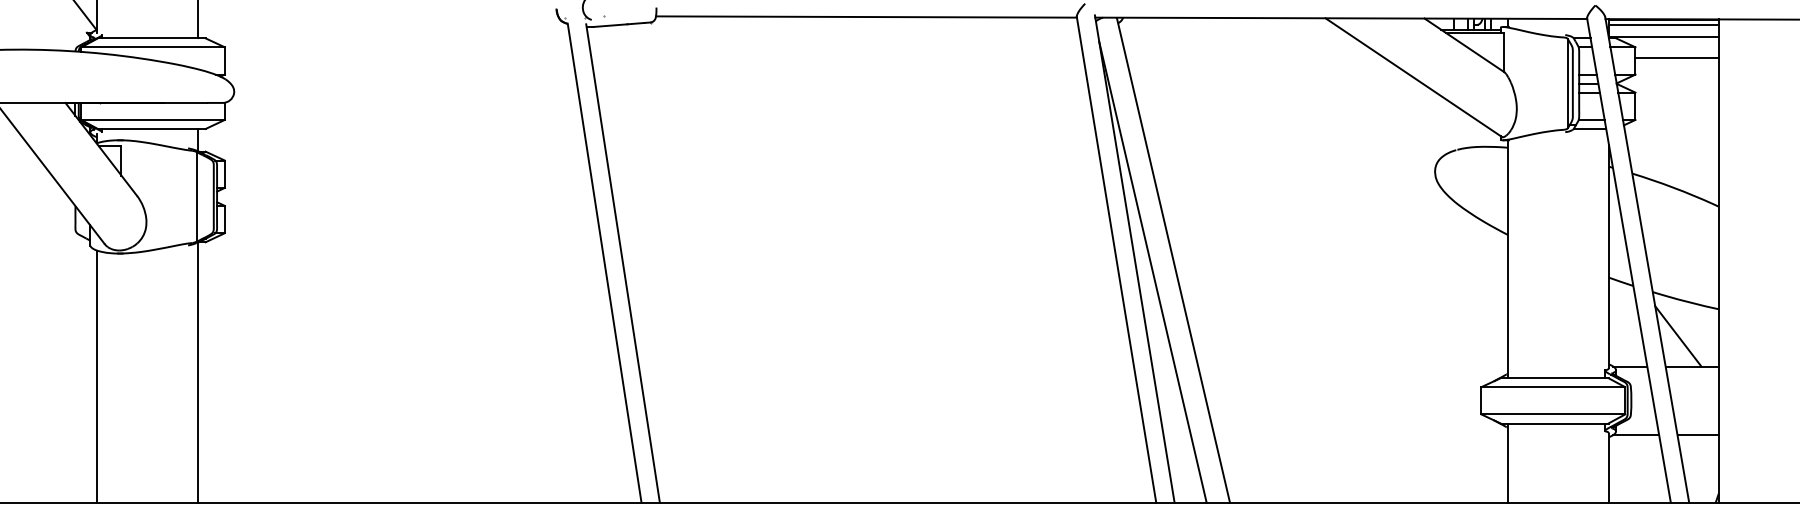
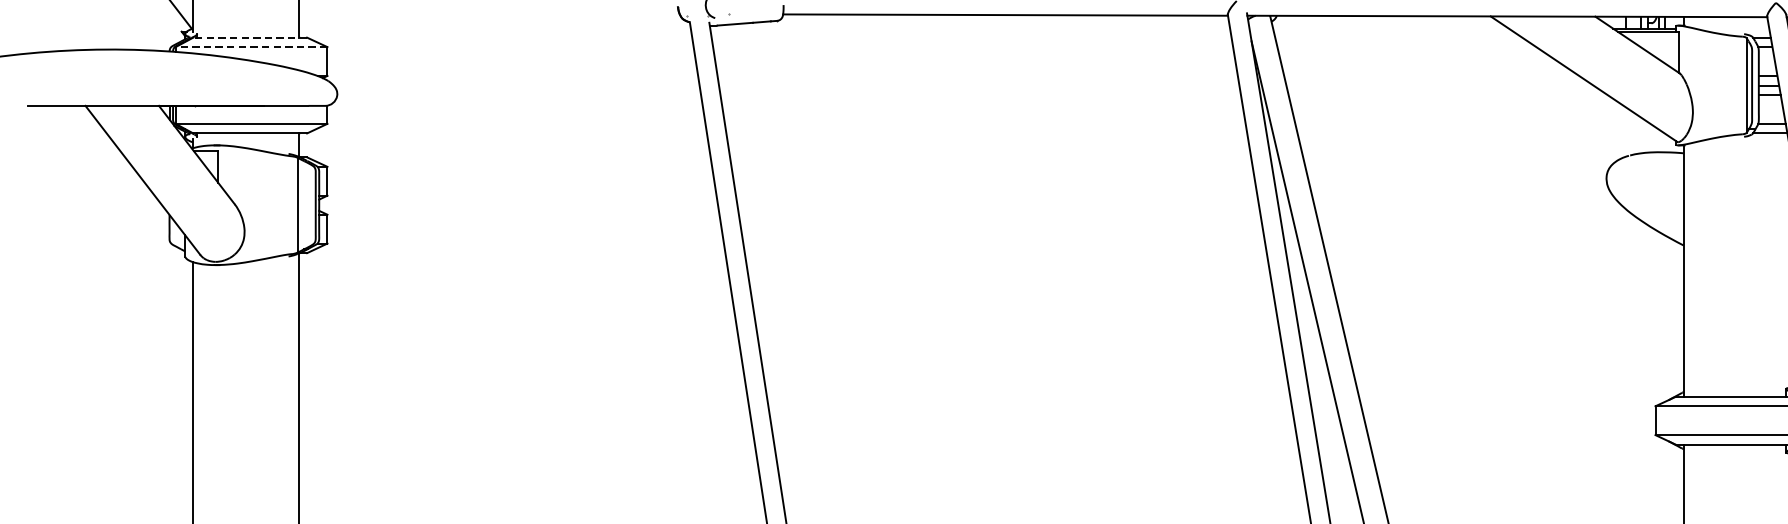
line: (151, 38) -> (249, 37), solid -> dashed
line: (153, 47) -> (252, 47), solid -> dashed

